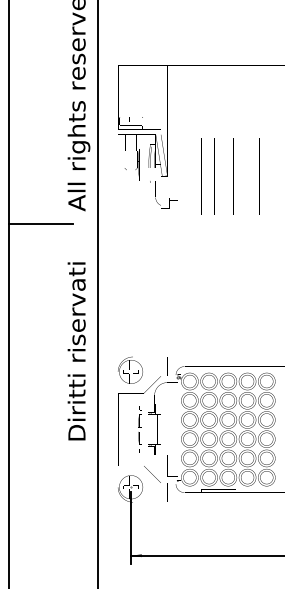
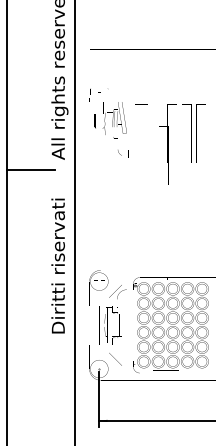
part: (207, 176) -> (163, 155), moved

